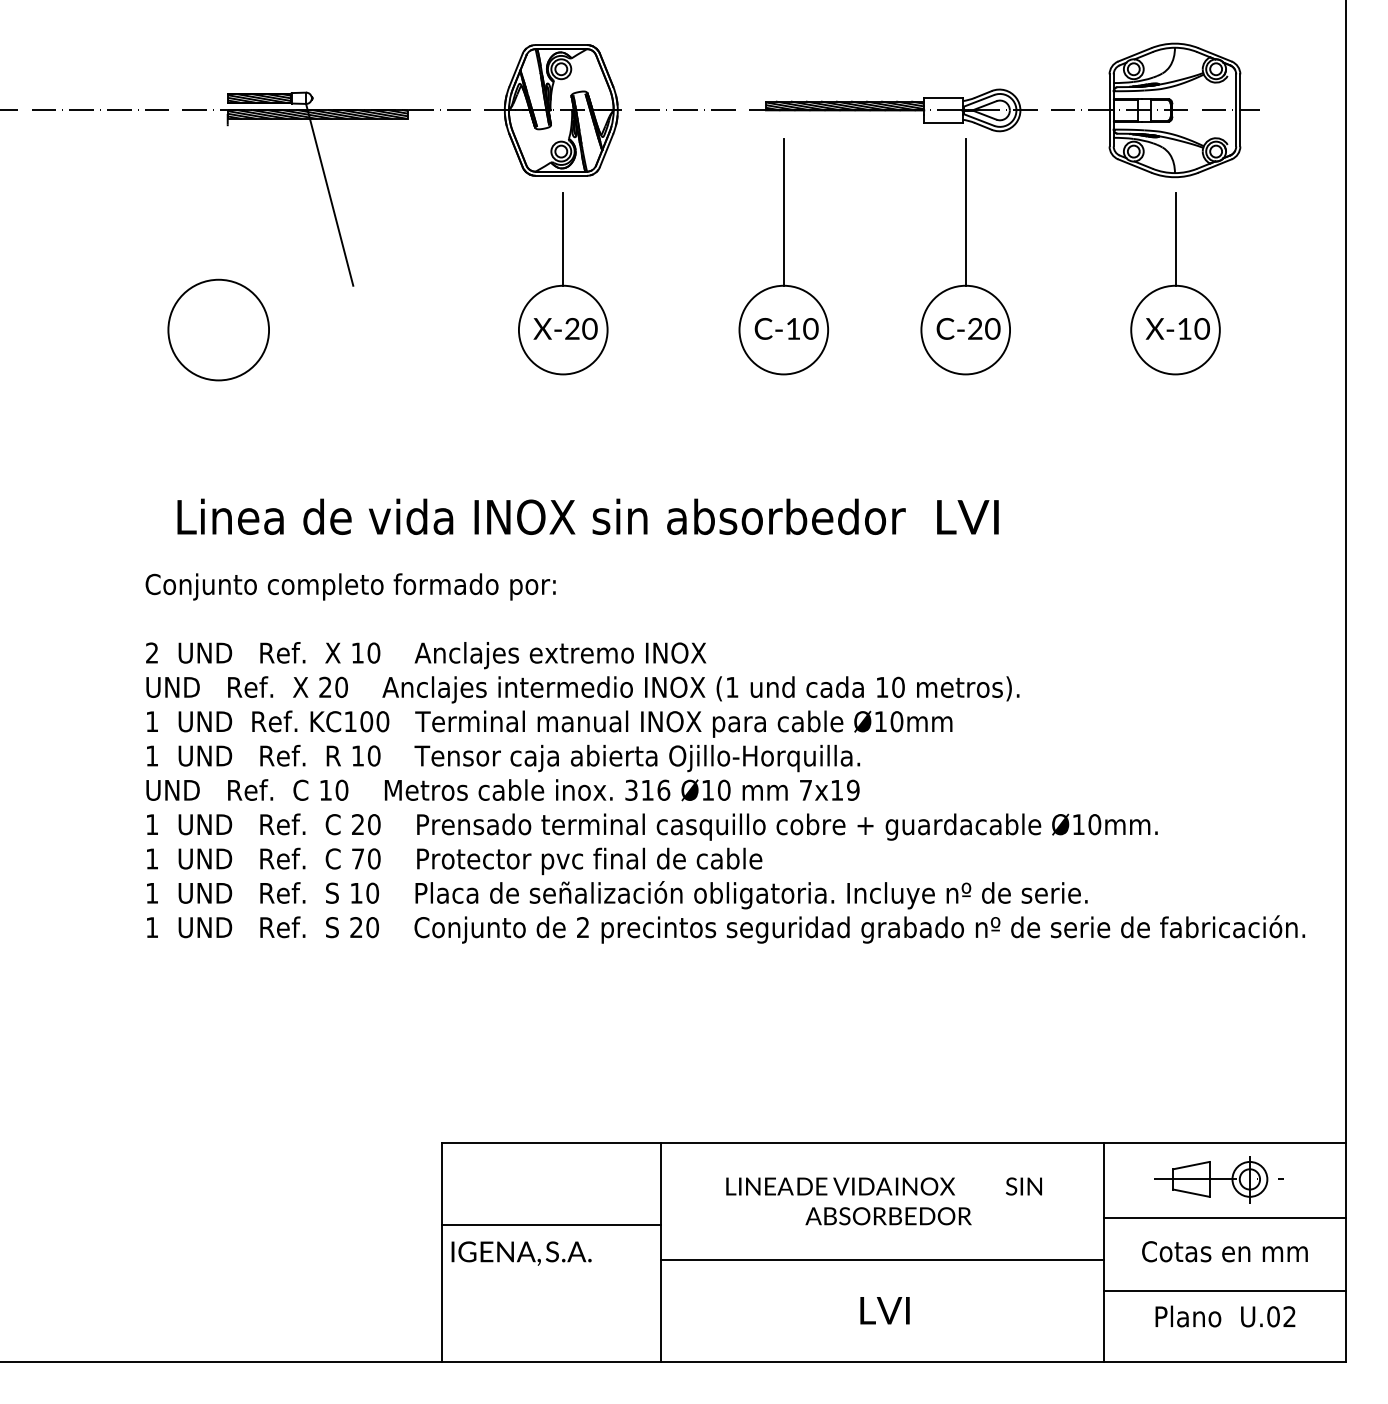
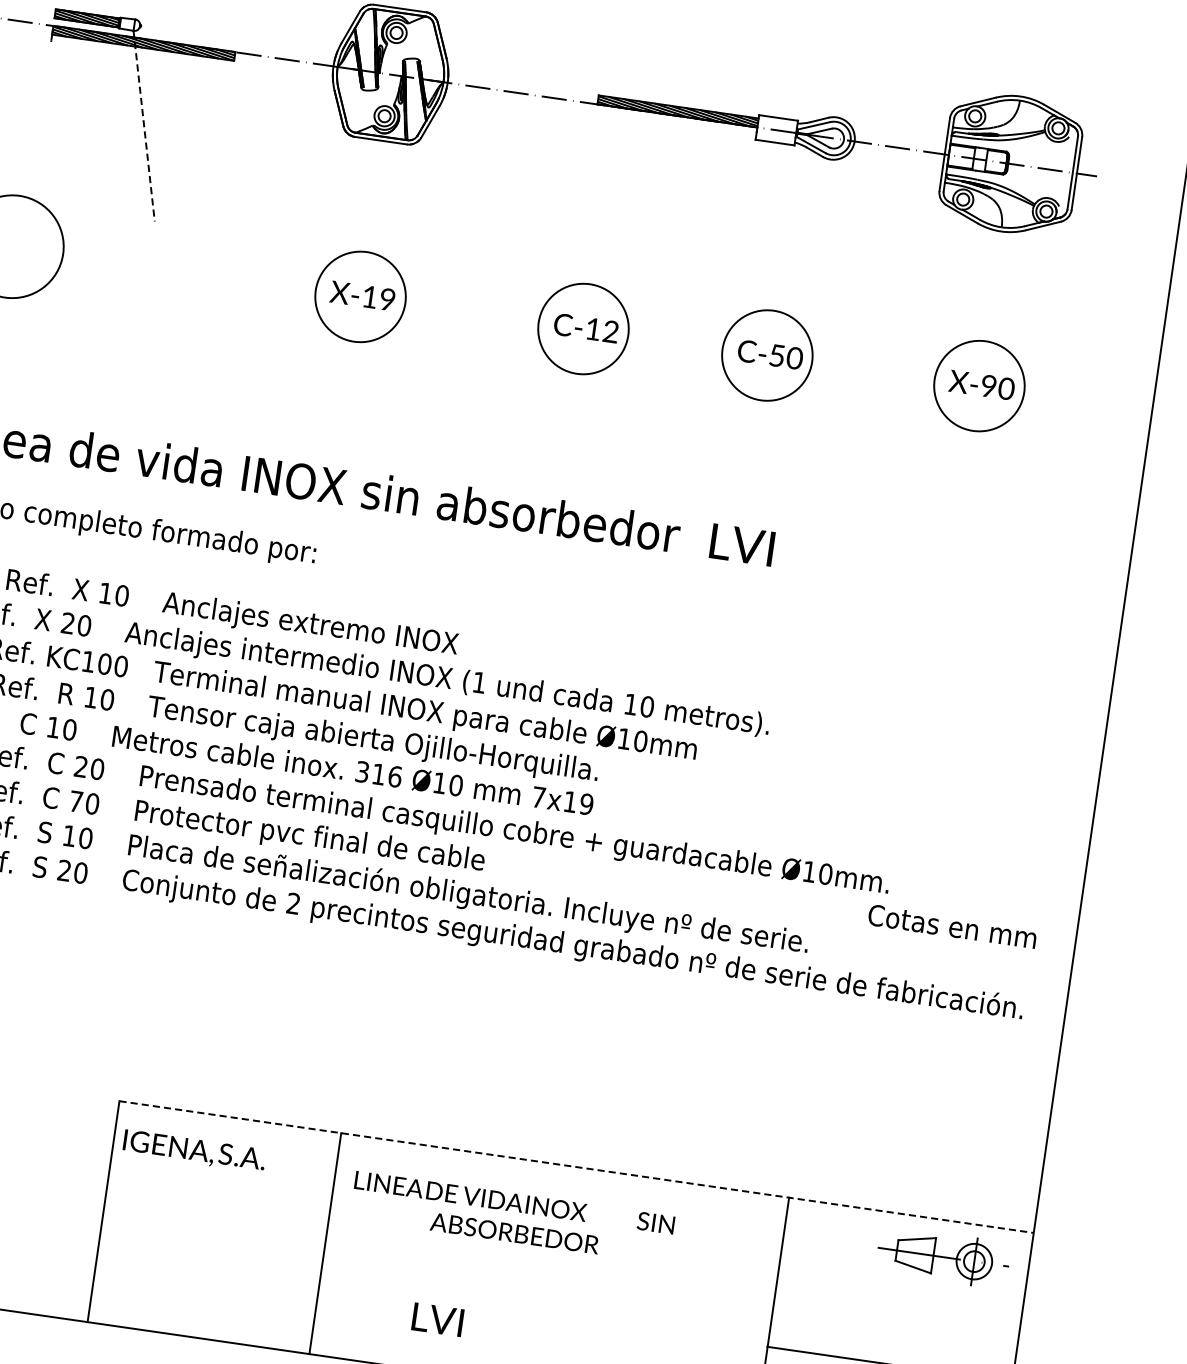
line: (329, 194) -> (144, 125), solid -> dashed
line: (783, 211) -> (600, 209), removed
line: (965, 211) -> (784, 235), removed
line: (563, 238) -> (374, 204), removed
line: (1175, 238) -> (992, 293), removed
text: (581, 328) -> (379, 297), X-20 -> X-19
text: (810, 328) -> (610, 331), C-10 -> C-12
text: (975, 328) -> (777, 355), C-20 -> C-50
text: (1184, 328) -> (988, 385), X-10 -> X-90
line: (894, 1143) -> (576, 1167), solid -> dashed
part: (1218, 1179) -> (942, 1257), moved
text: (883, 1201) -> (511, 1217), moved
line: (1225, 1217) -> (900, 1290), removed
line: (551, 1224) -> (218, 1199), removed
text: (1224, 1251) -> (952, 926), moved
text: (521, 1253) -> (194, 1151), moved
line: (882, 1259) -> (547, 1282), removed
text: (884, 1310) -> (437, 1319), moved

